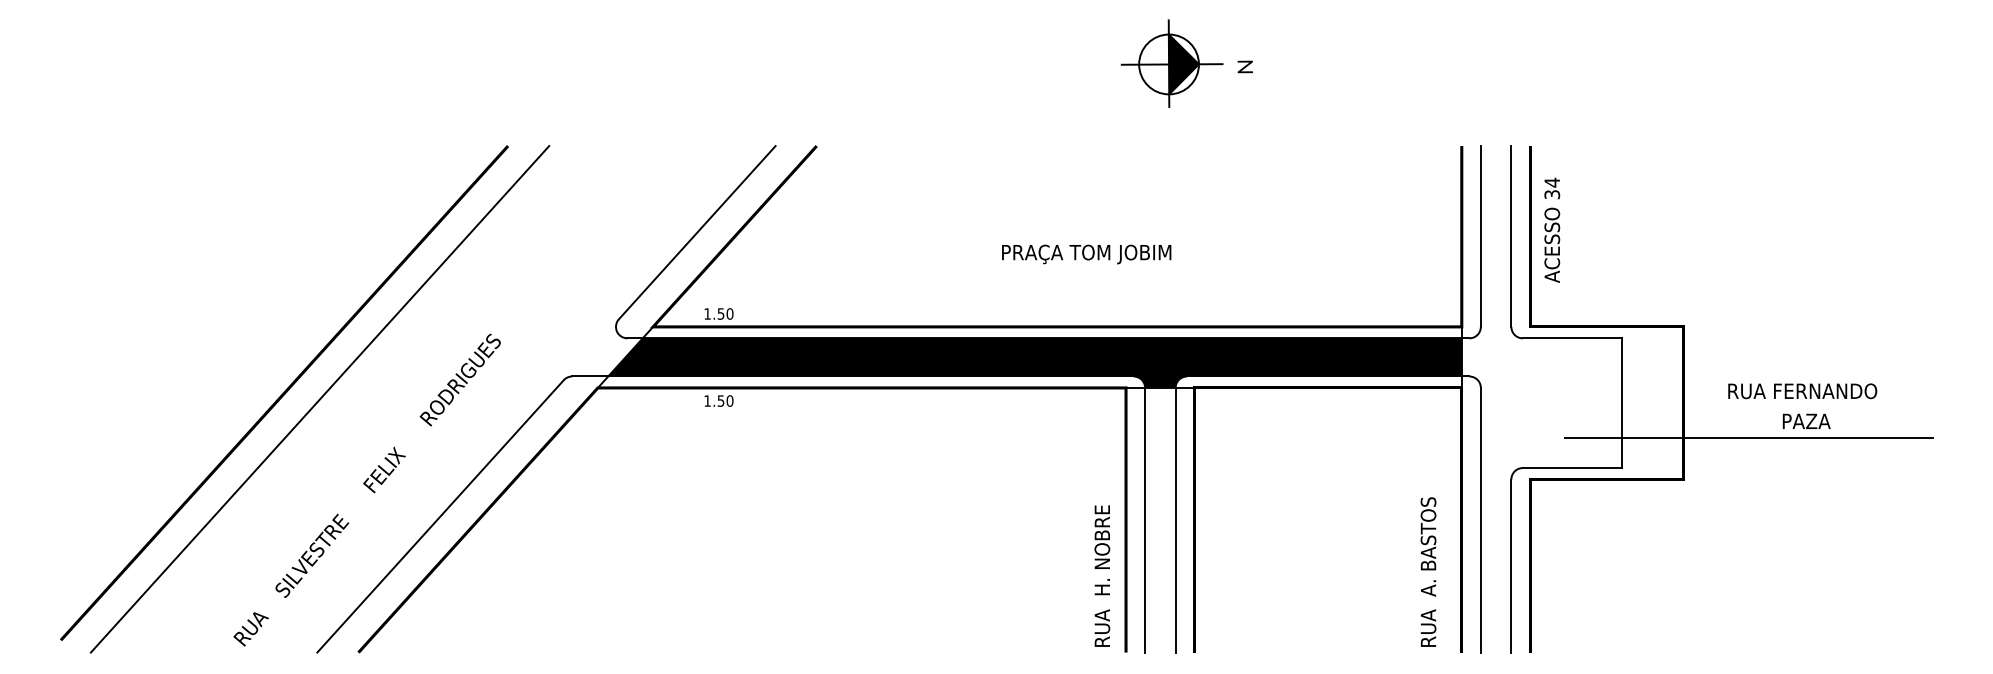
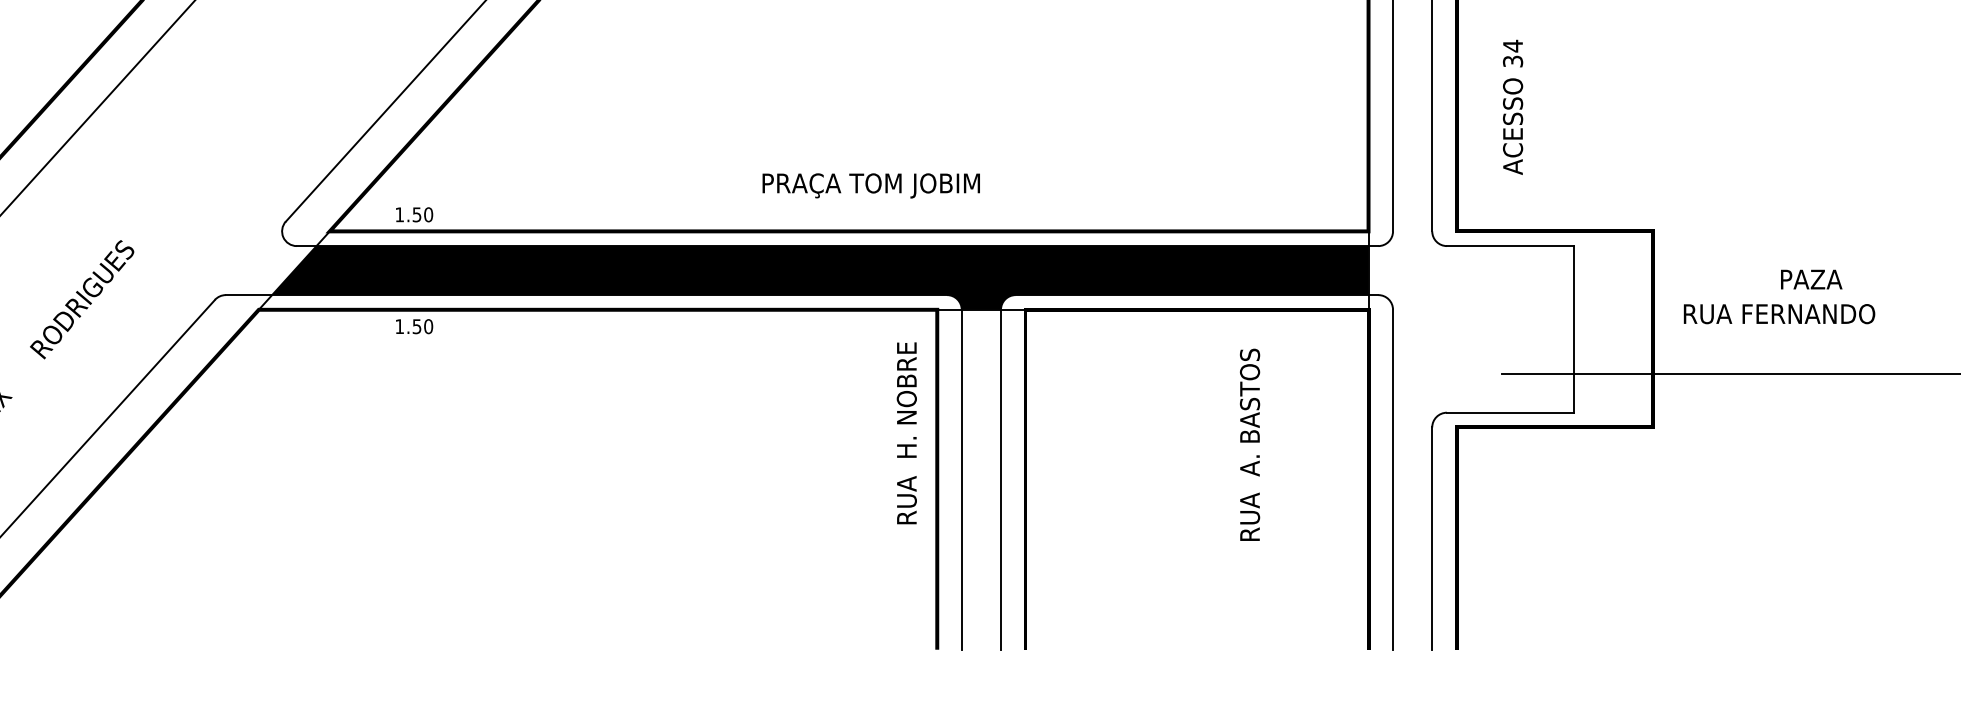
text: (1552, 229) -> (1513, 106), moved
text: (1086, 254) -> (871, 185), moved
text: (1802, 391) -> (1779, 314), moved
text: (1806, 420) -> (1811, 278), moved
text: (1428, 571) -> (1250, 444), moved
text: (1102, 575) -> (907, 432), moved

